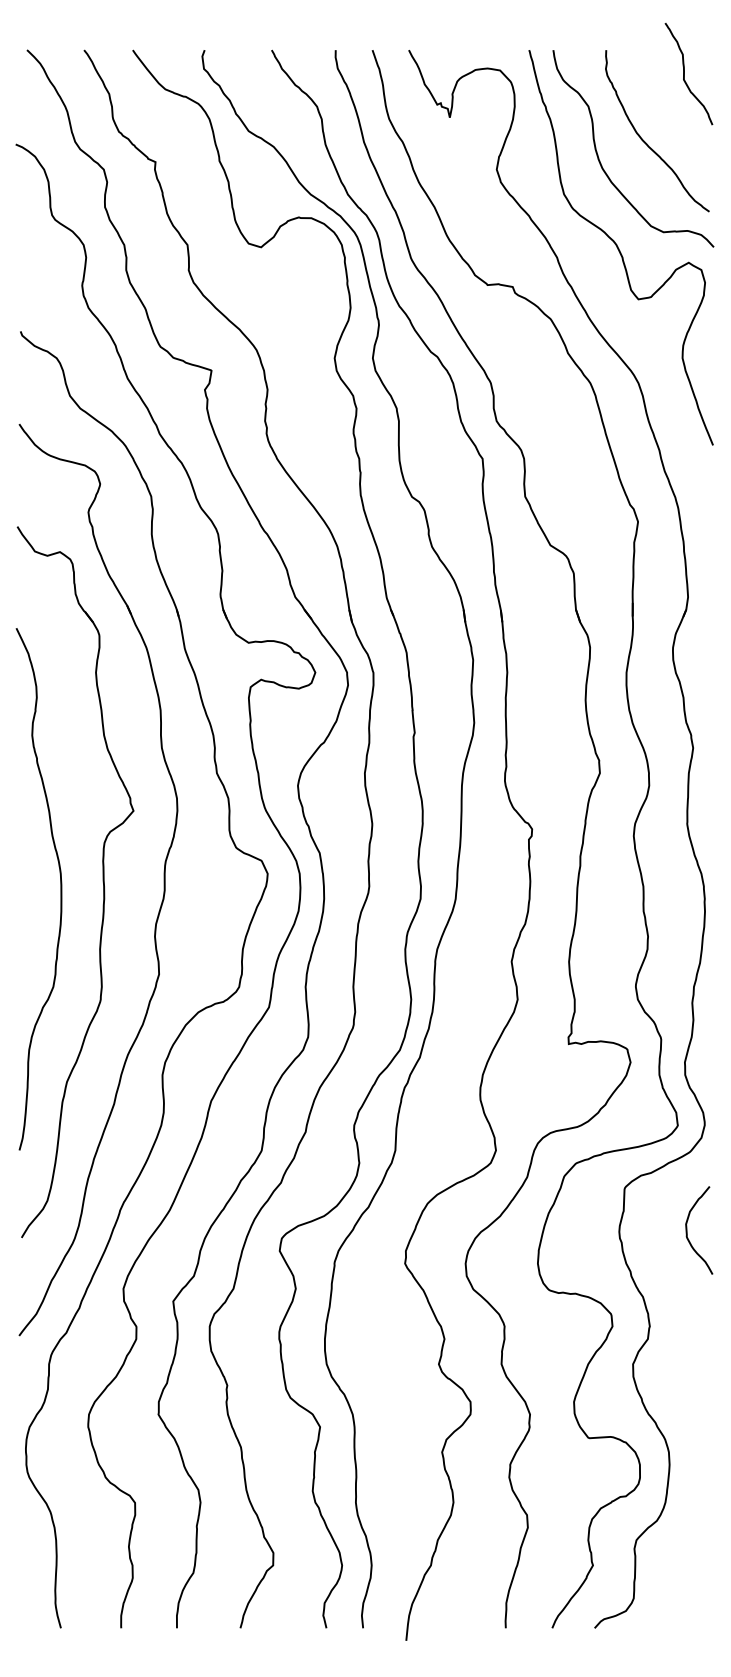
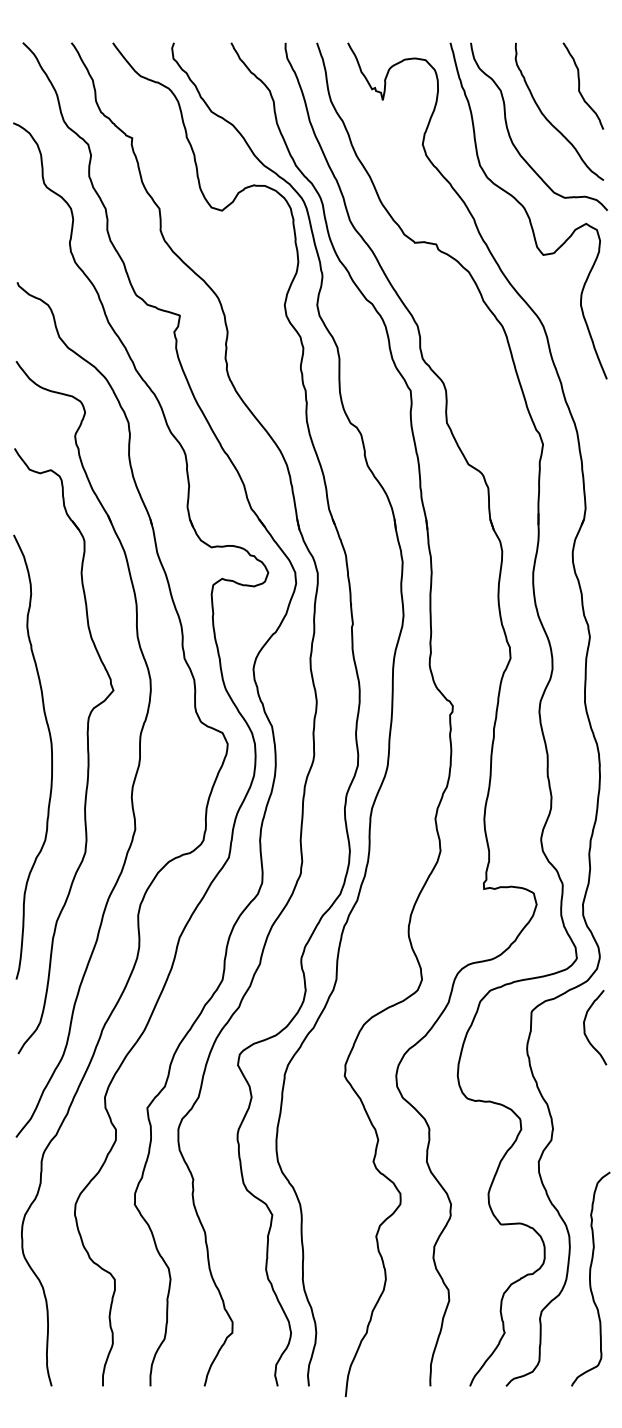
curve: (685, 72) -> (580, 84), moved
curve: (687, 1230) -> (585, 1027), moved
curve: (693, 1501) -> (590, 1278), added

